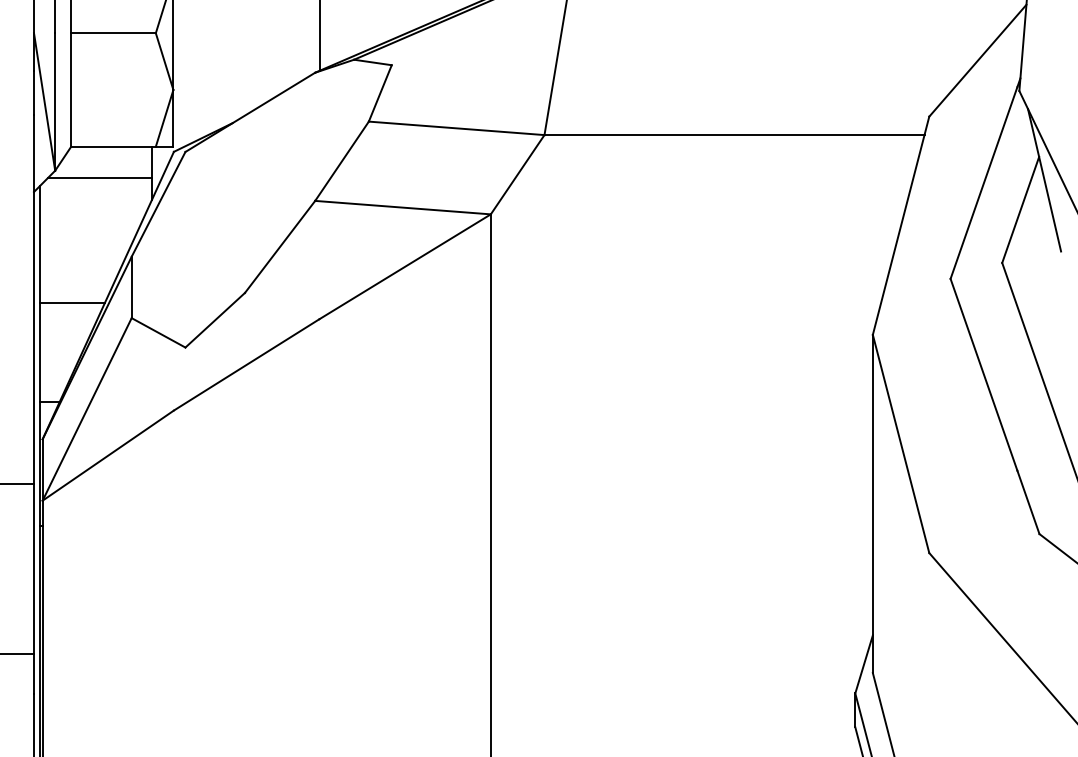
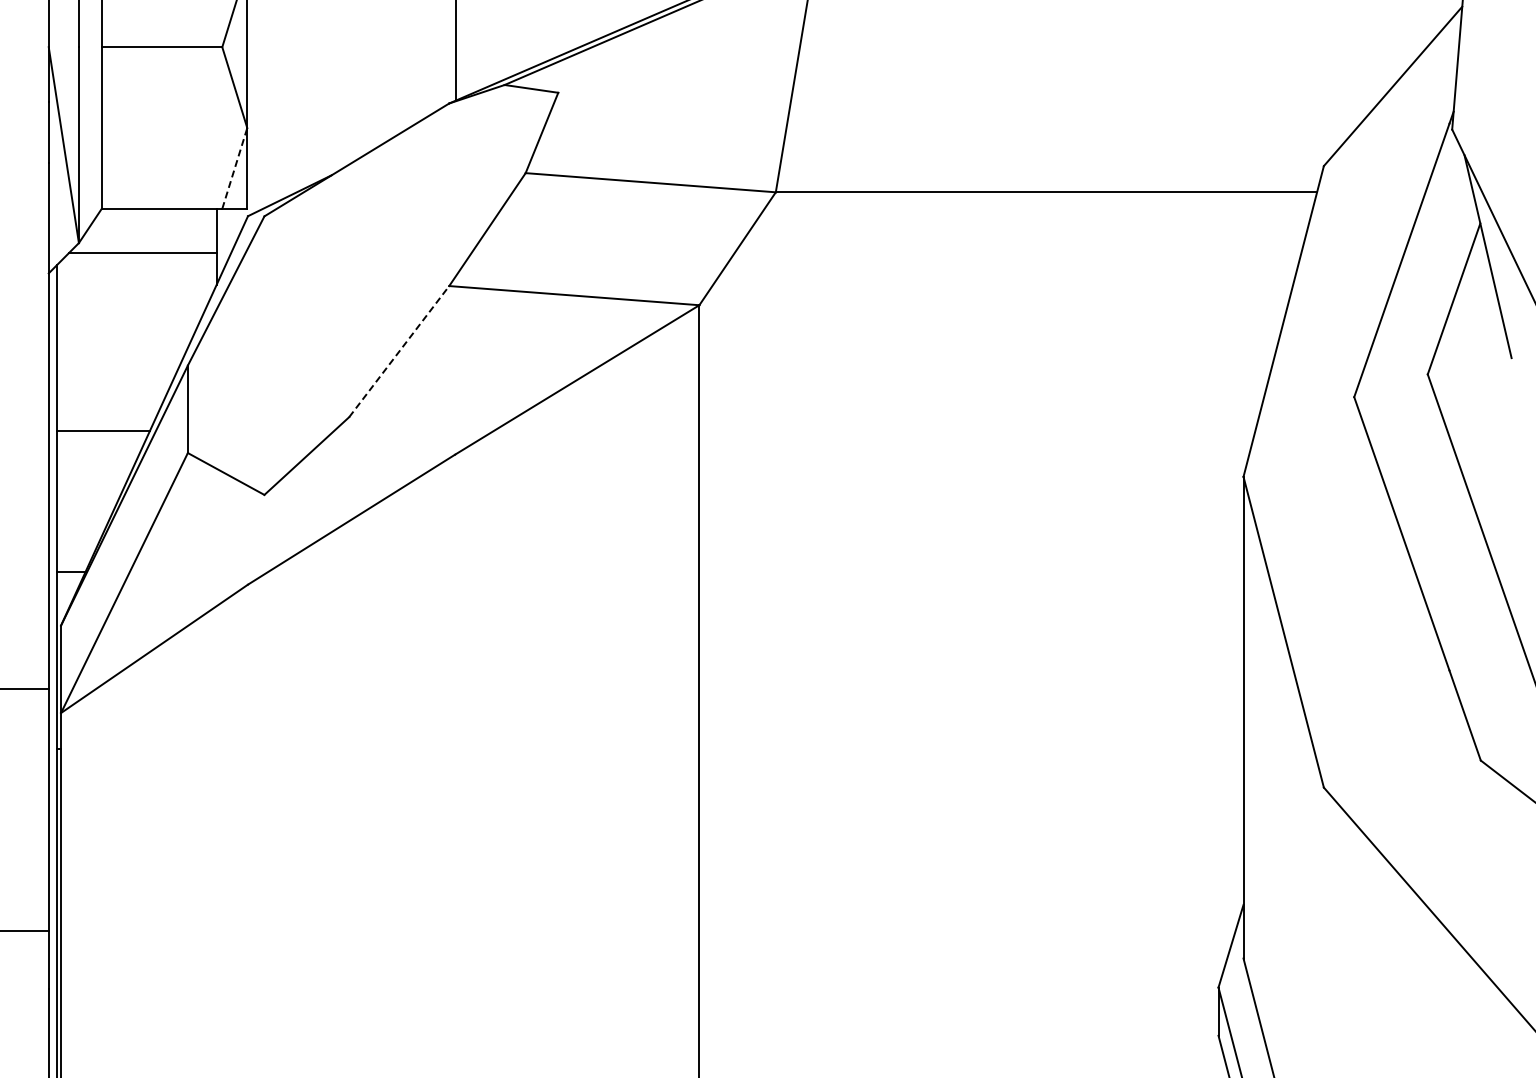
line: (164, 117) -> (234, 167), solid -> dashed
line: (280, 246) -> (399, 351), solid -> dashed

